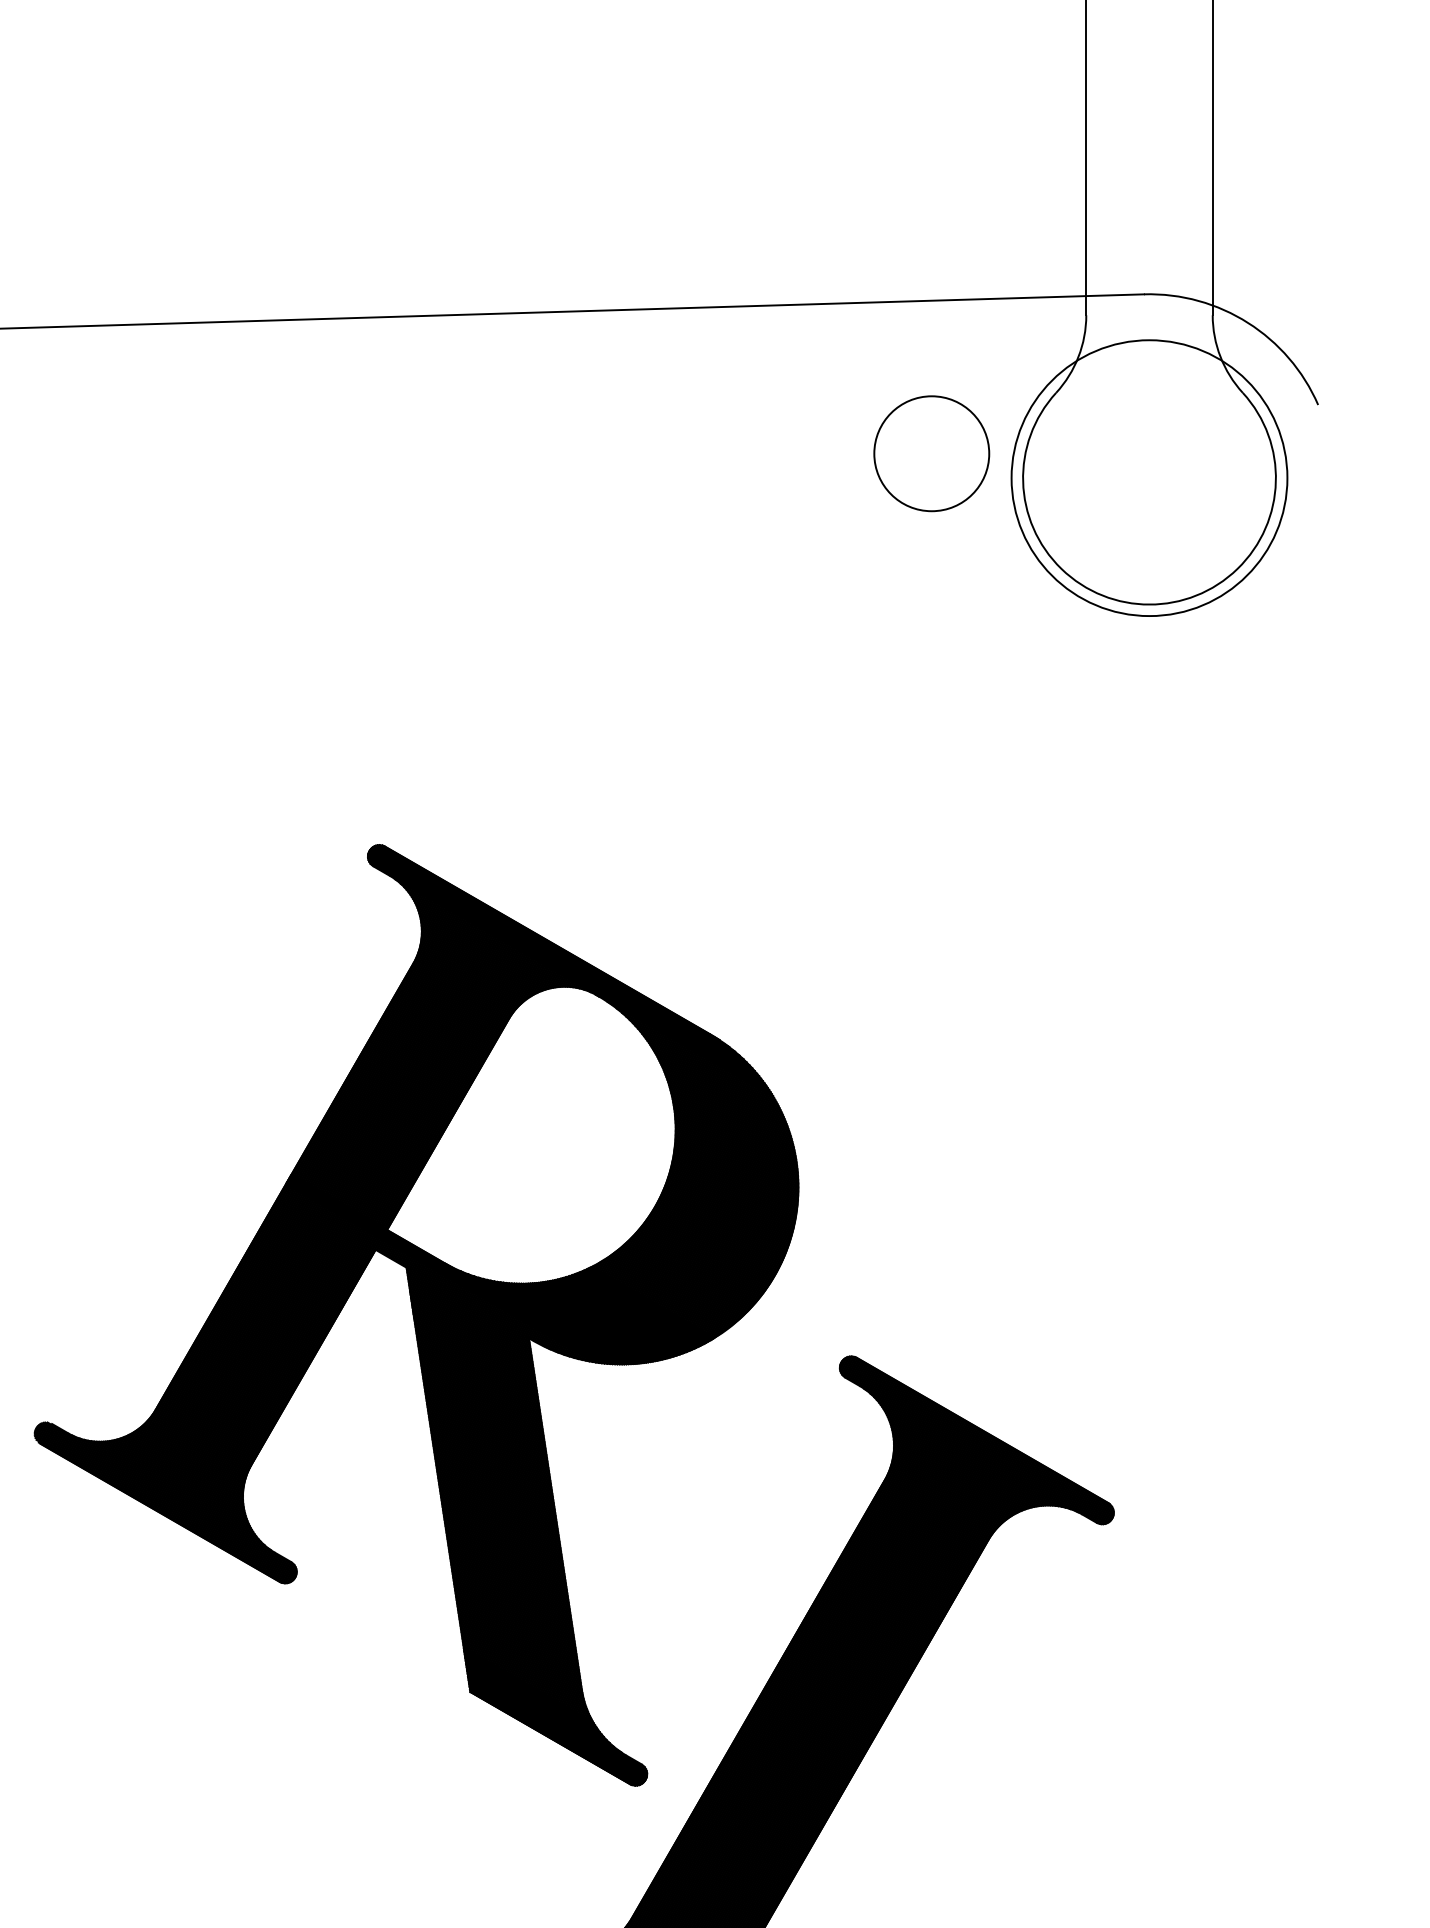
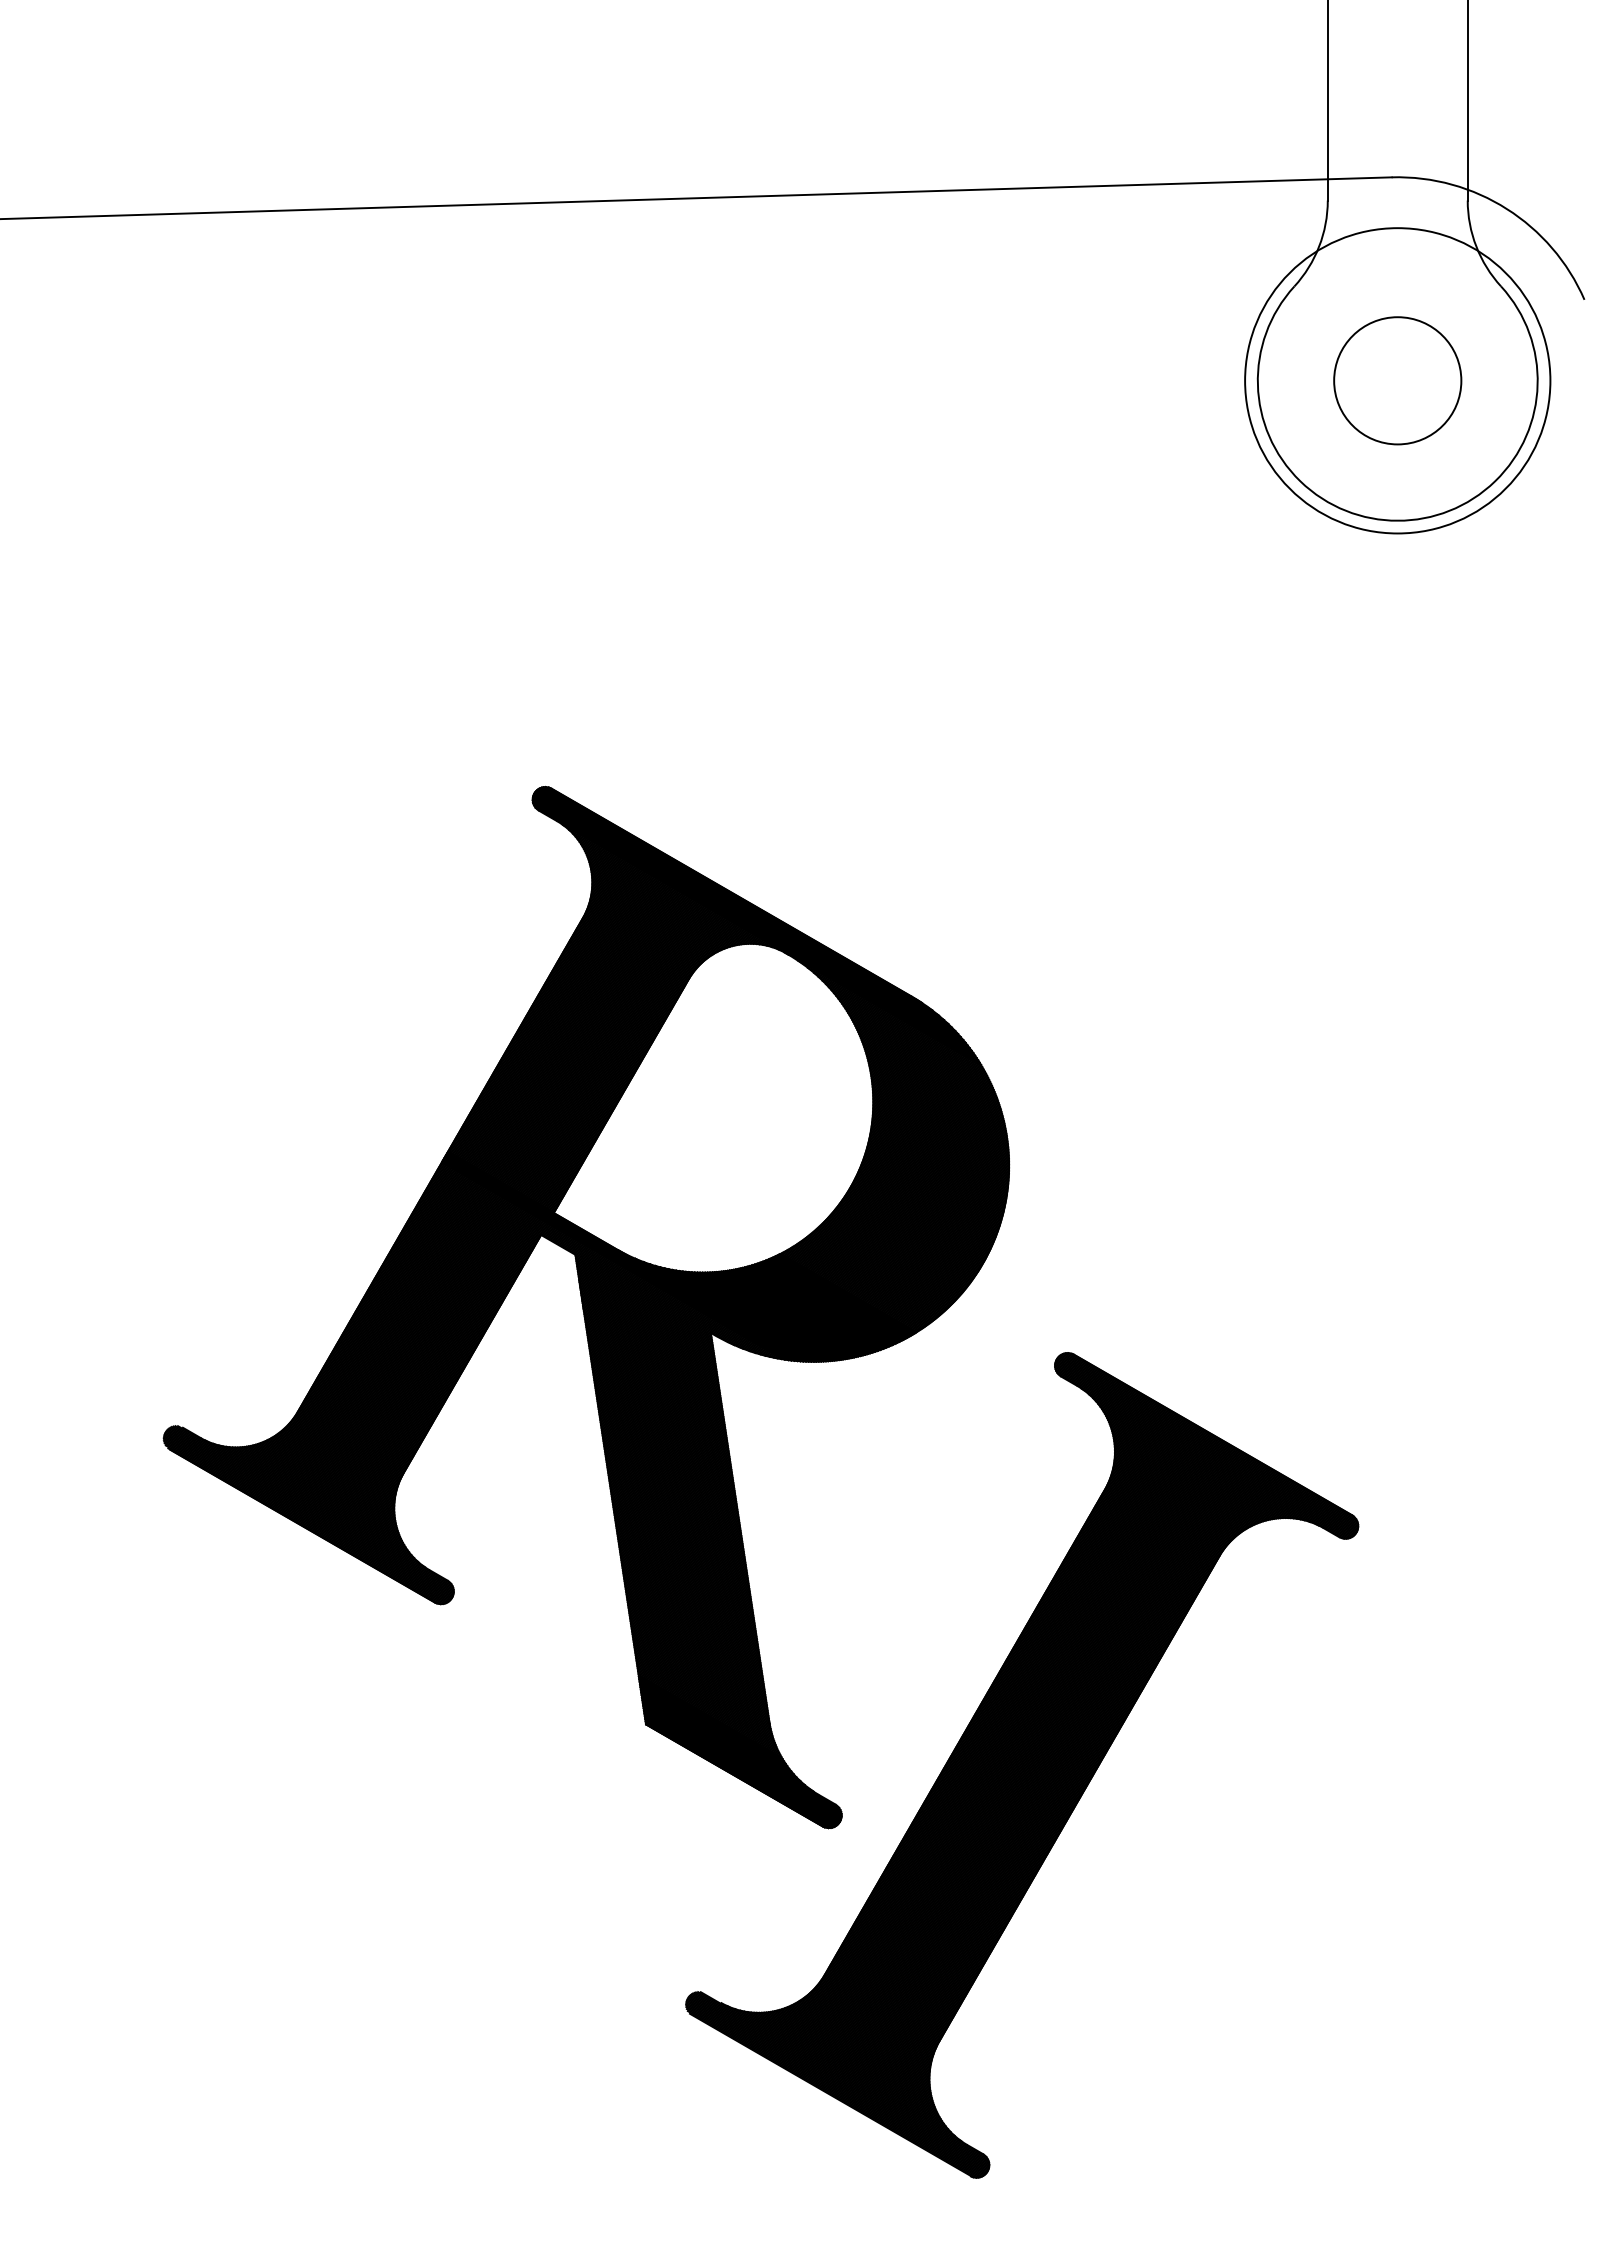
circle: (931, 453) -> (1397, 380), moved

